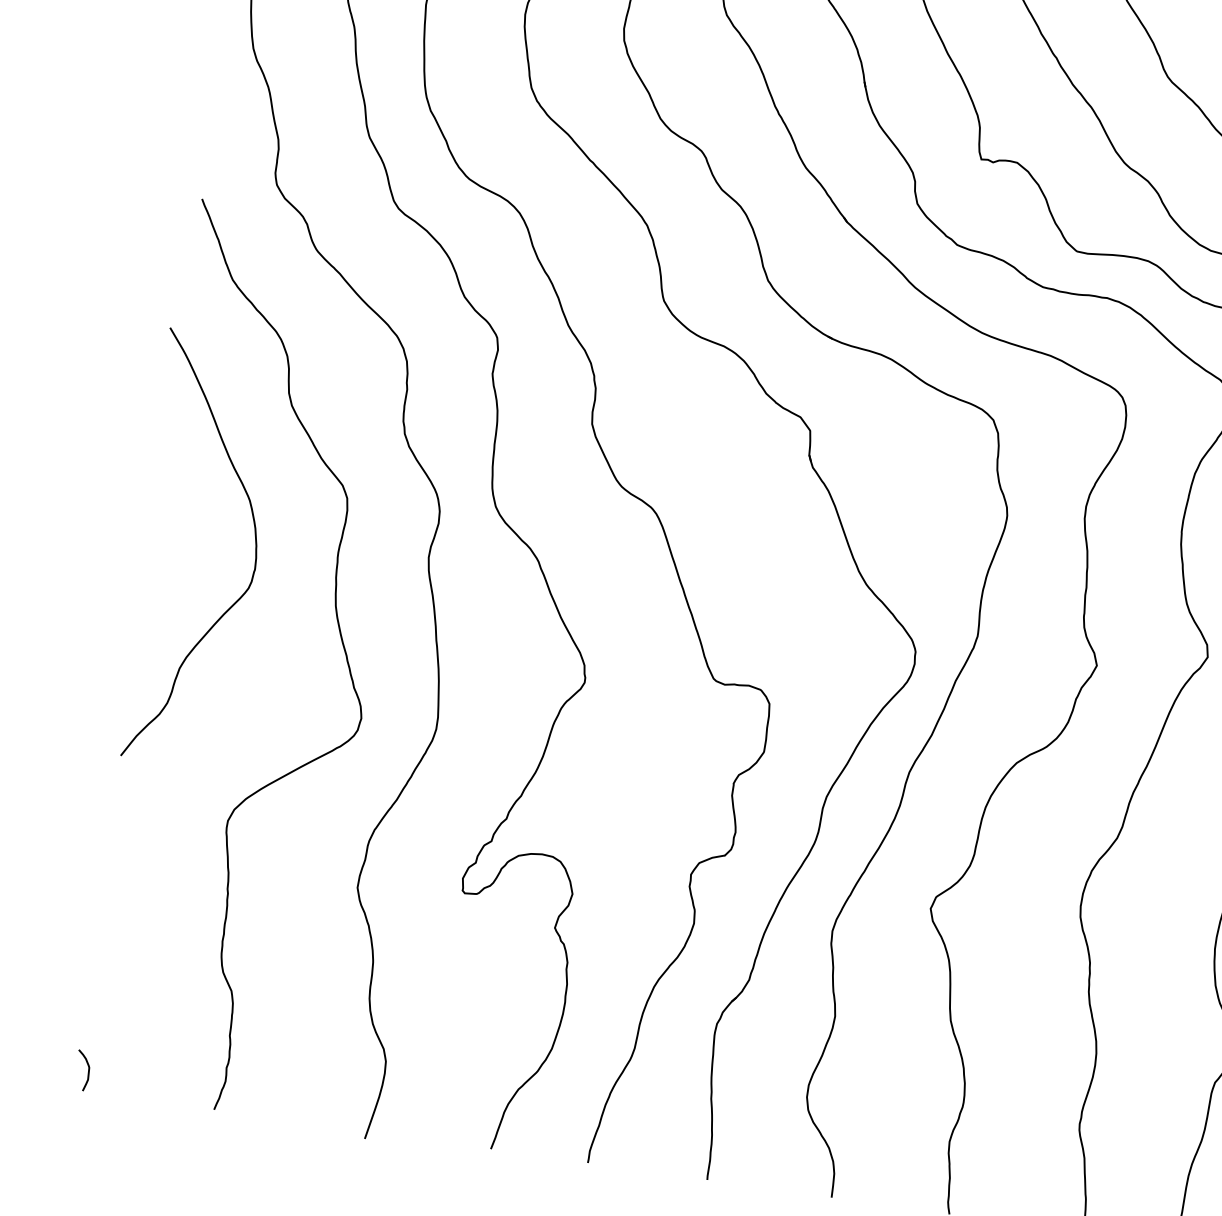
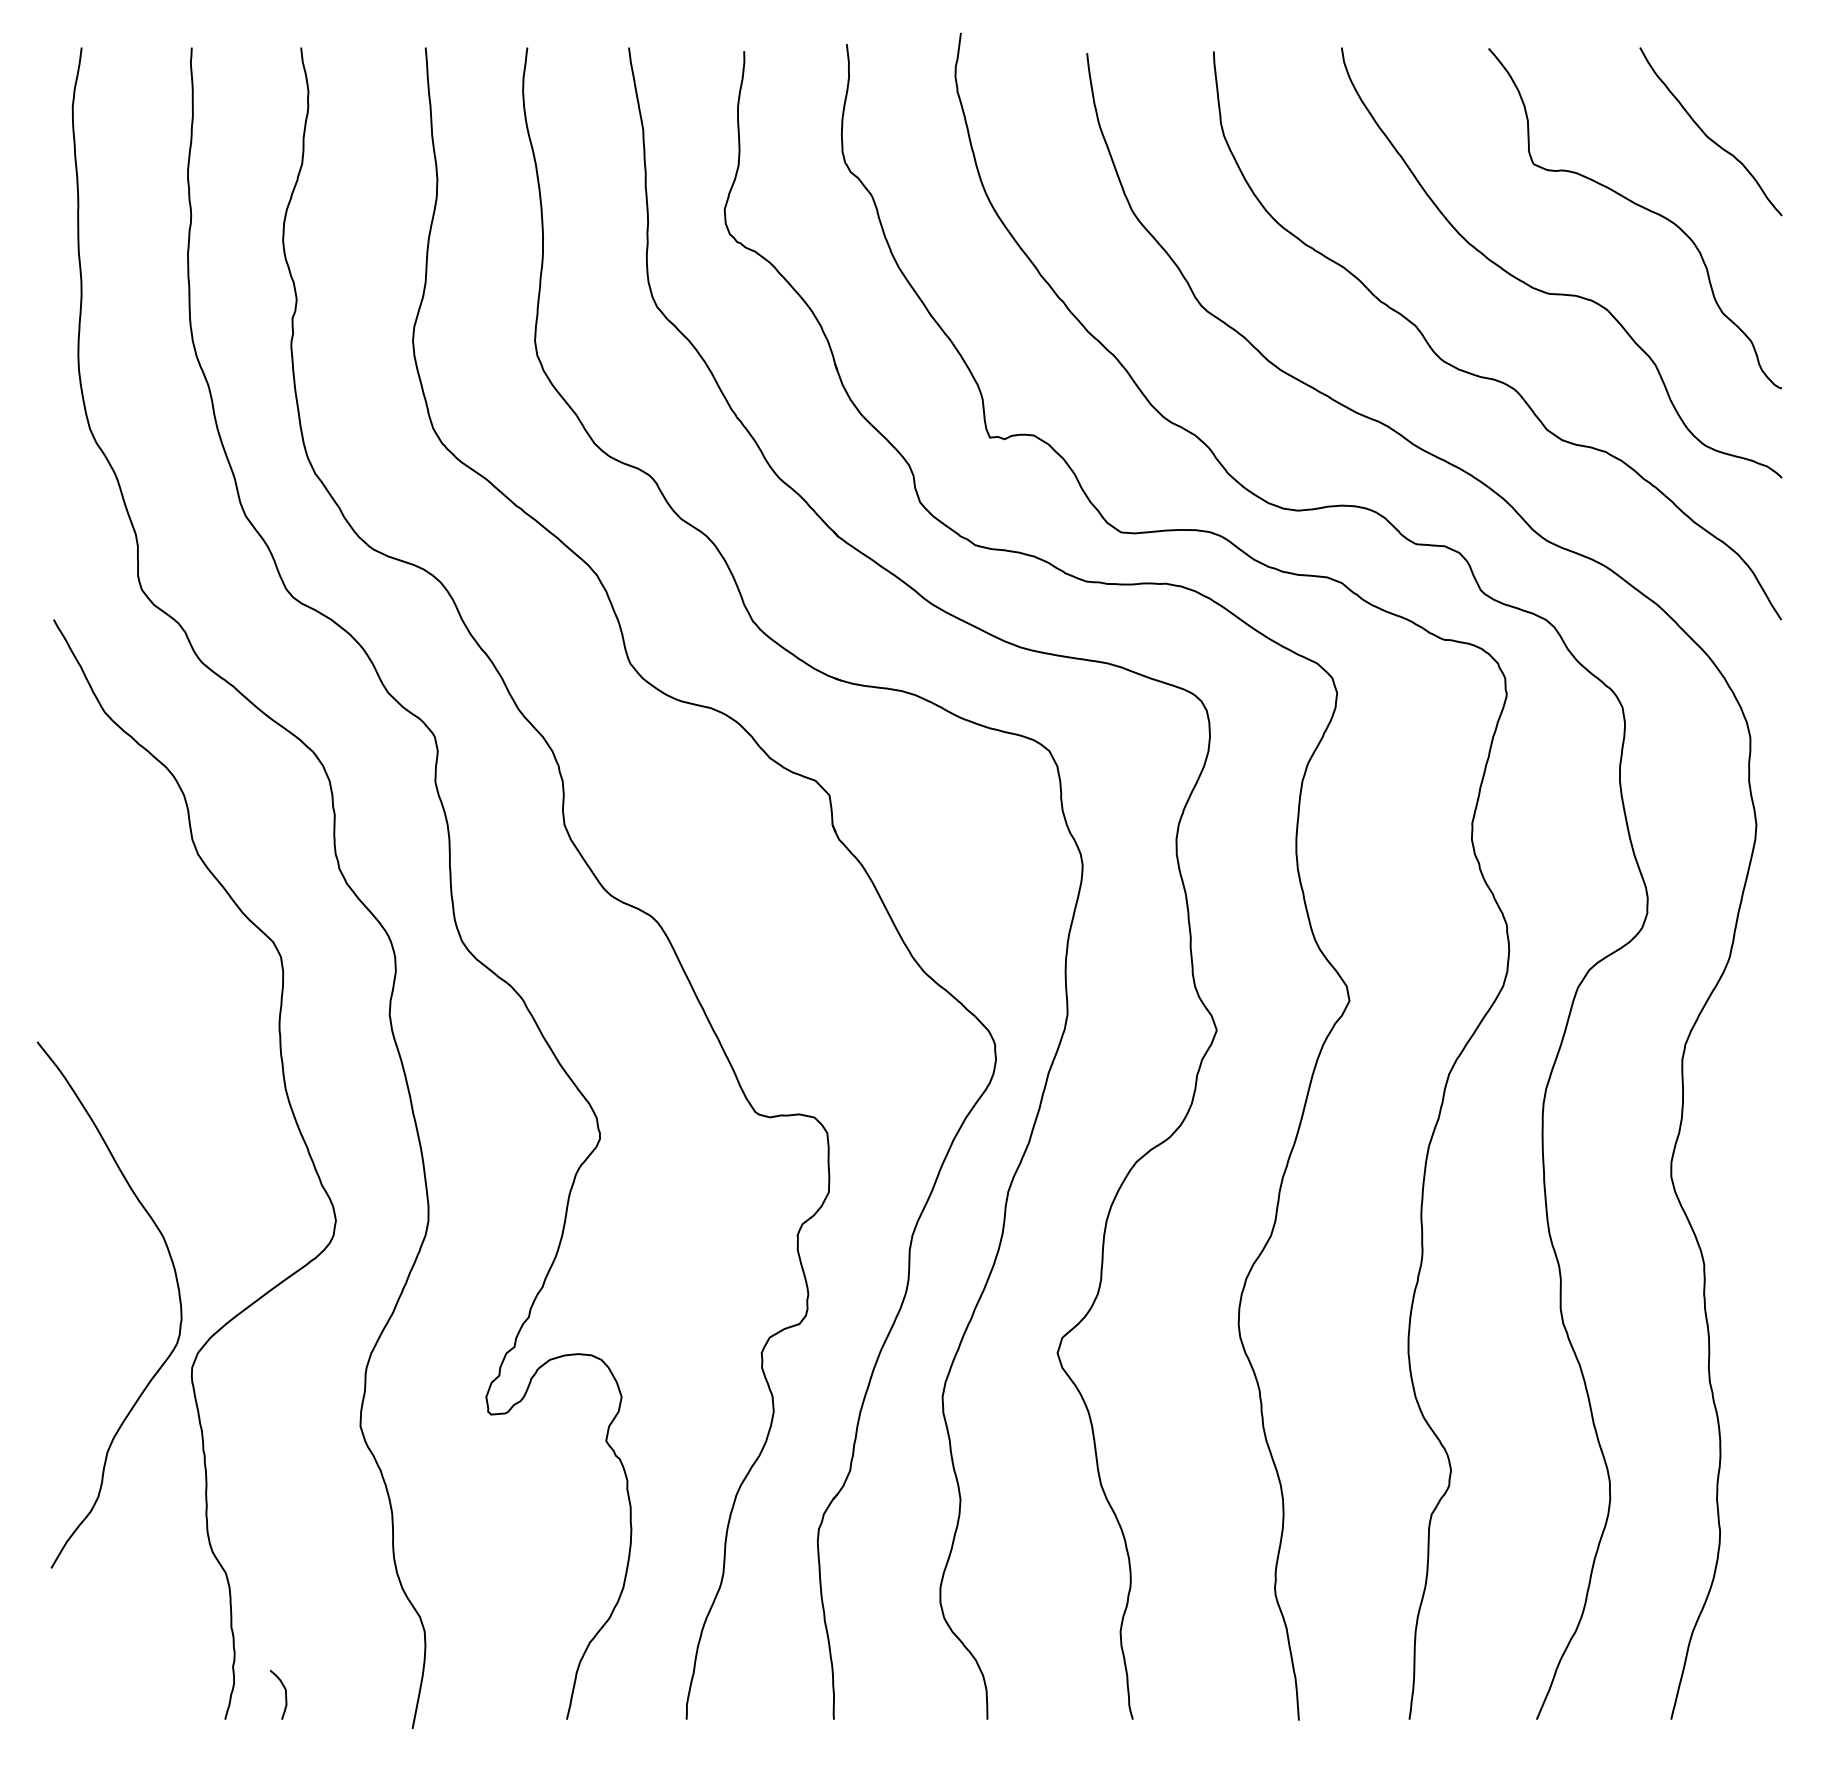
curve: (255, 550) -> (178, 1296), moved
curve: (88, 1071) -> (285, 1694), moved

